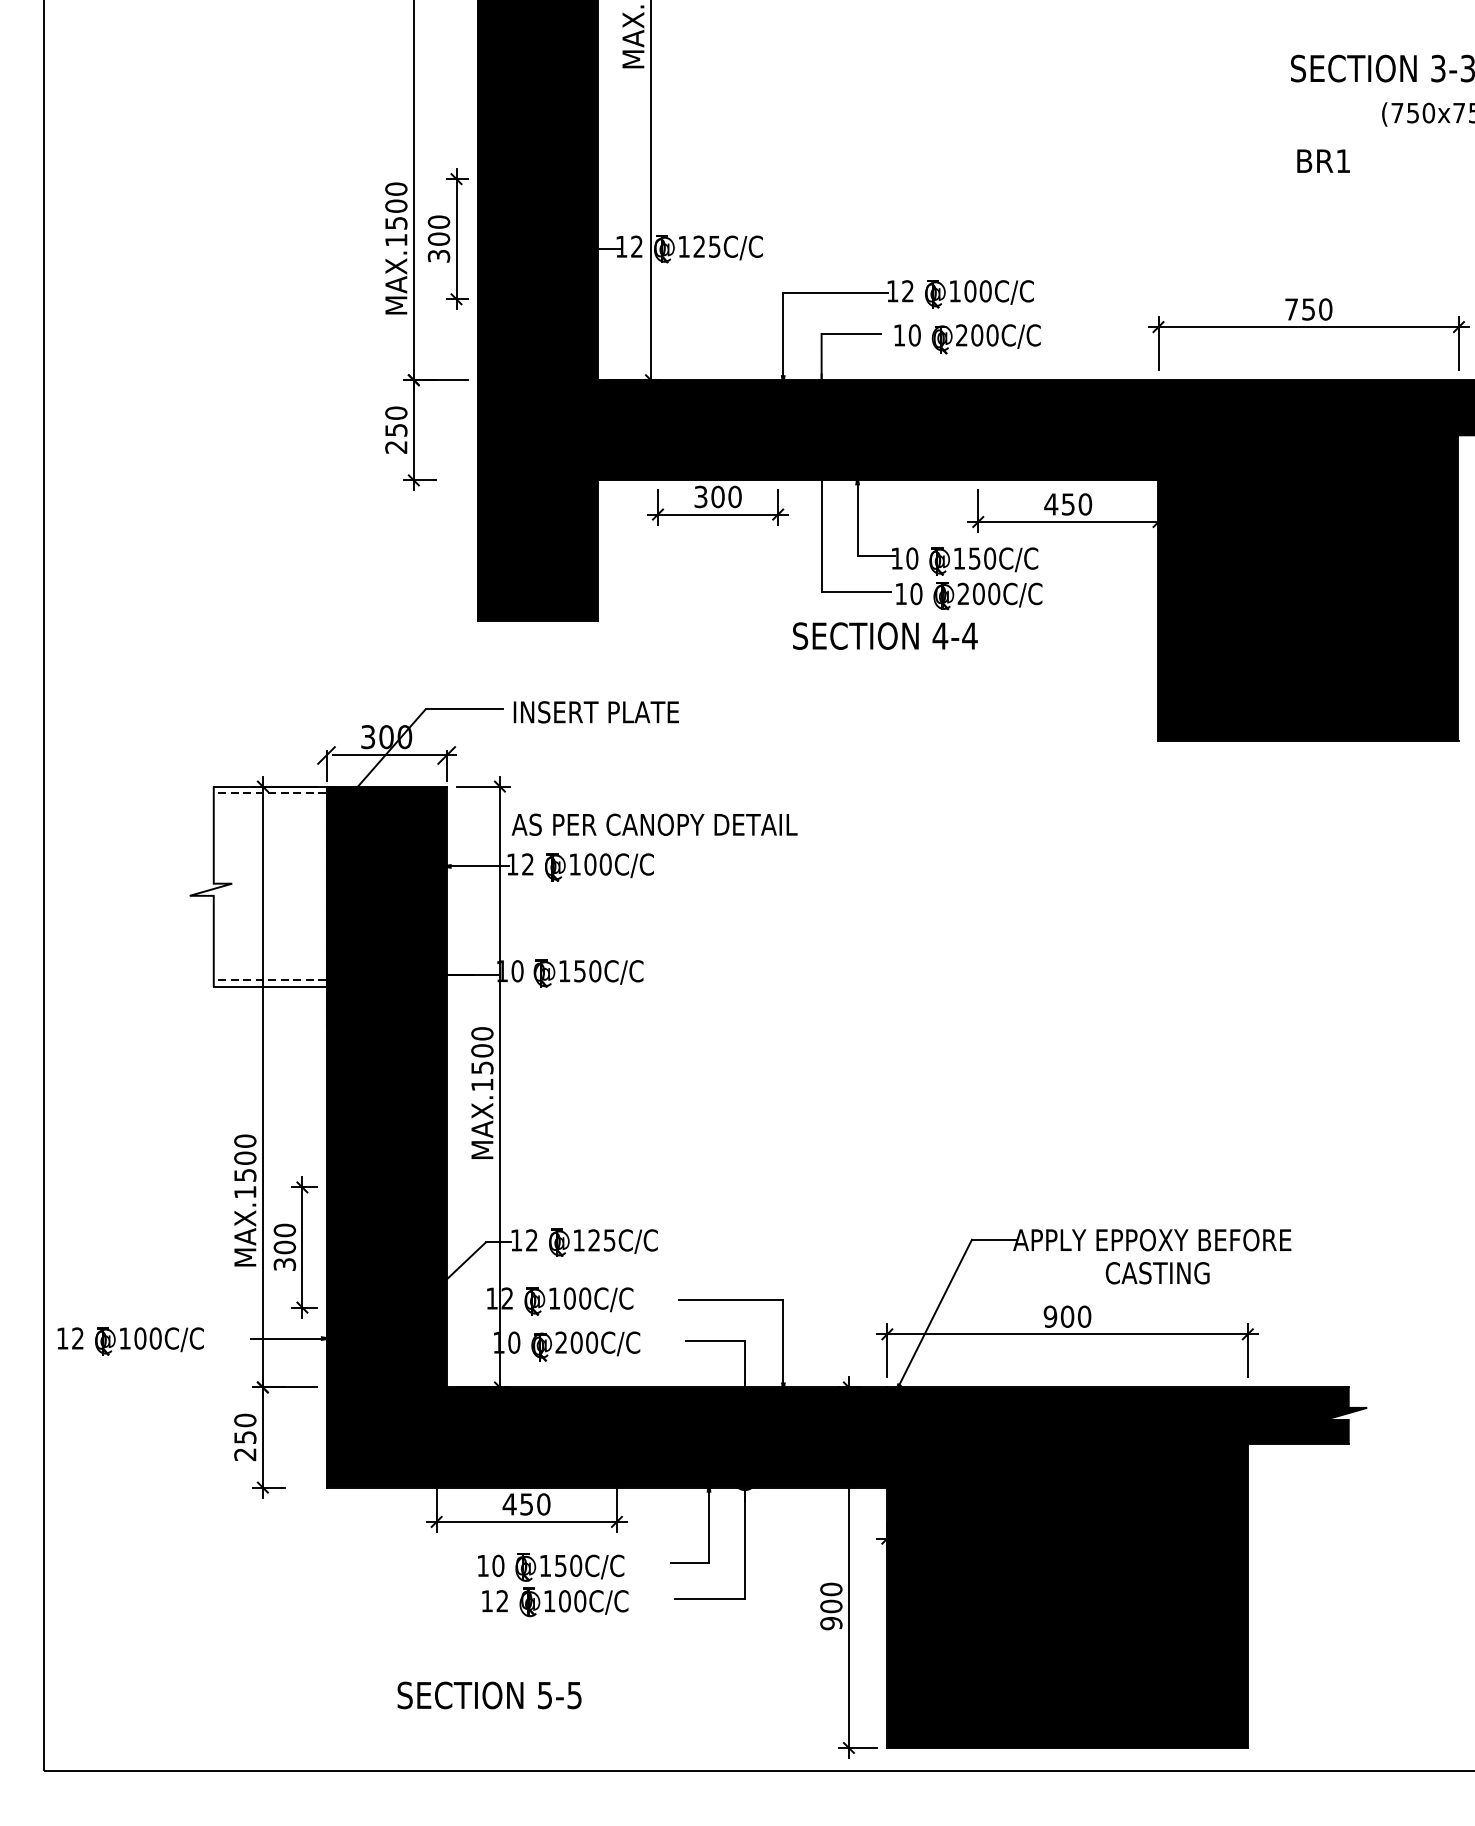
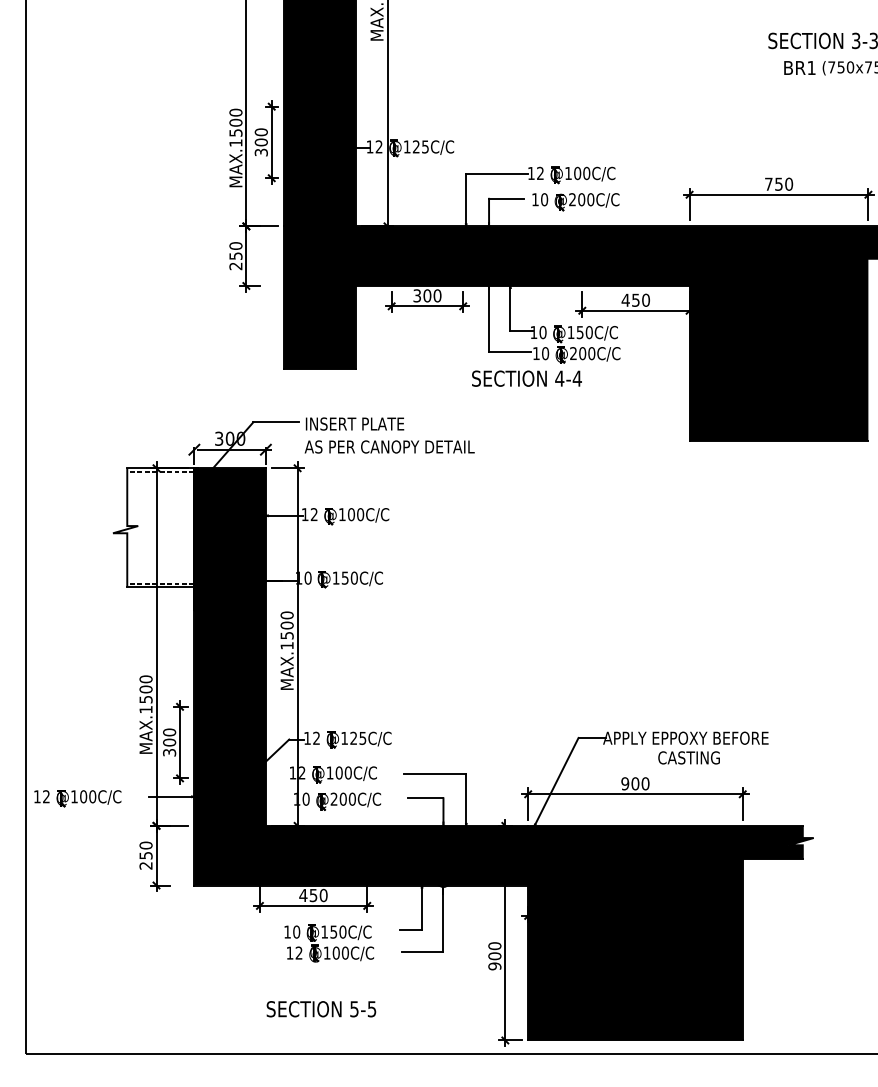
text: (1323, 160) -> (799, 67), moved
text: (654, 823) -> (389, 446), moved
text: (489, 1695) -> (321, 1009), moved

